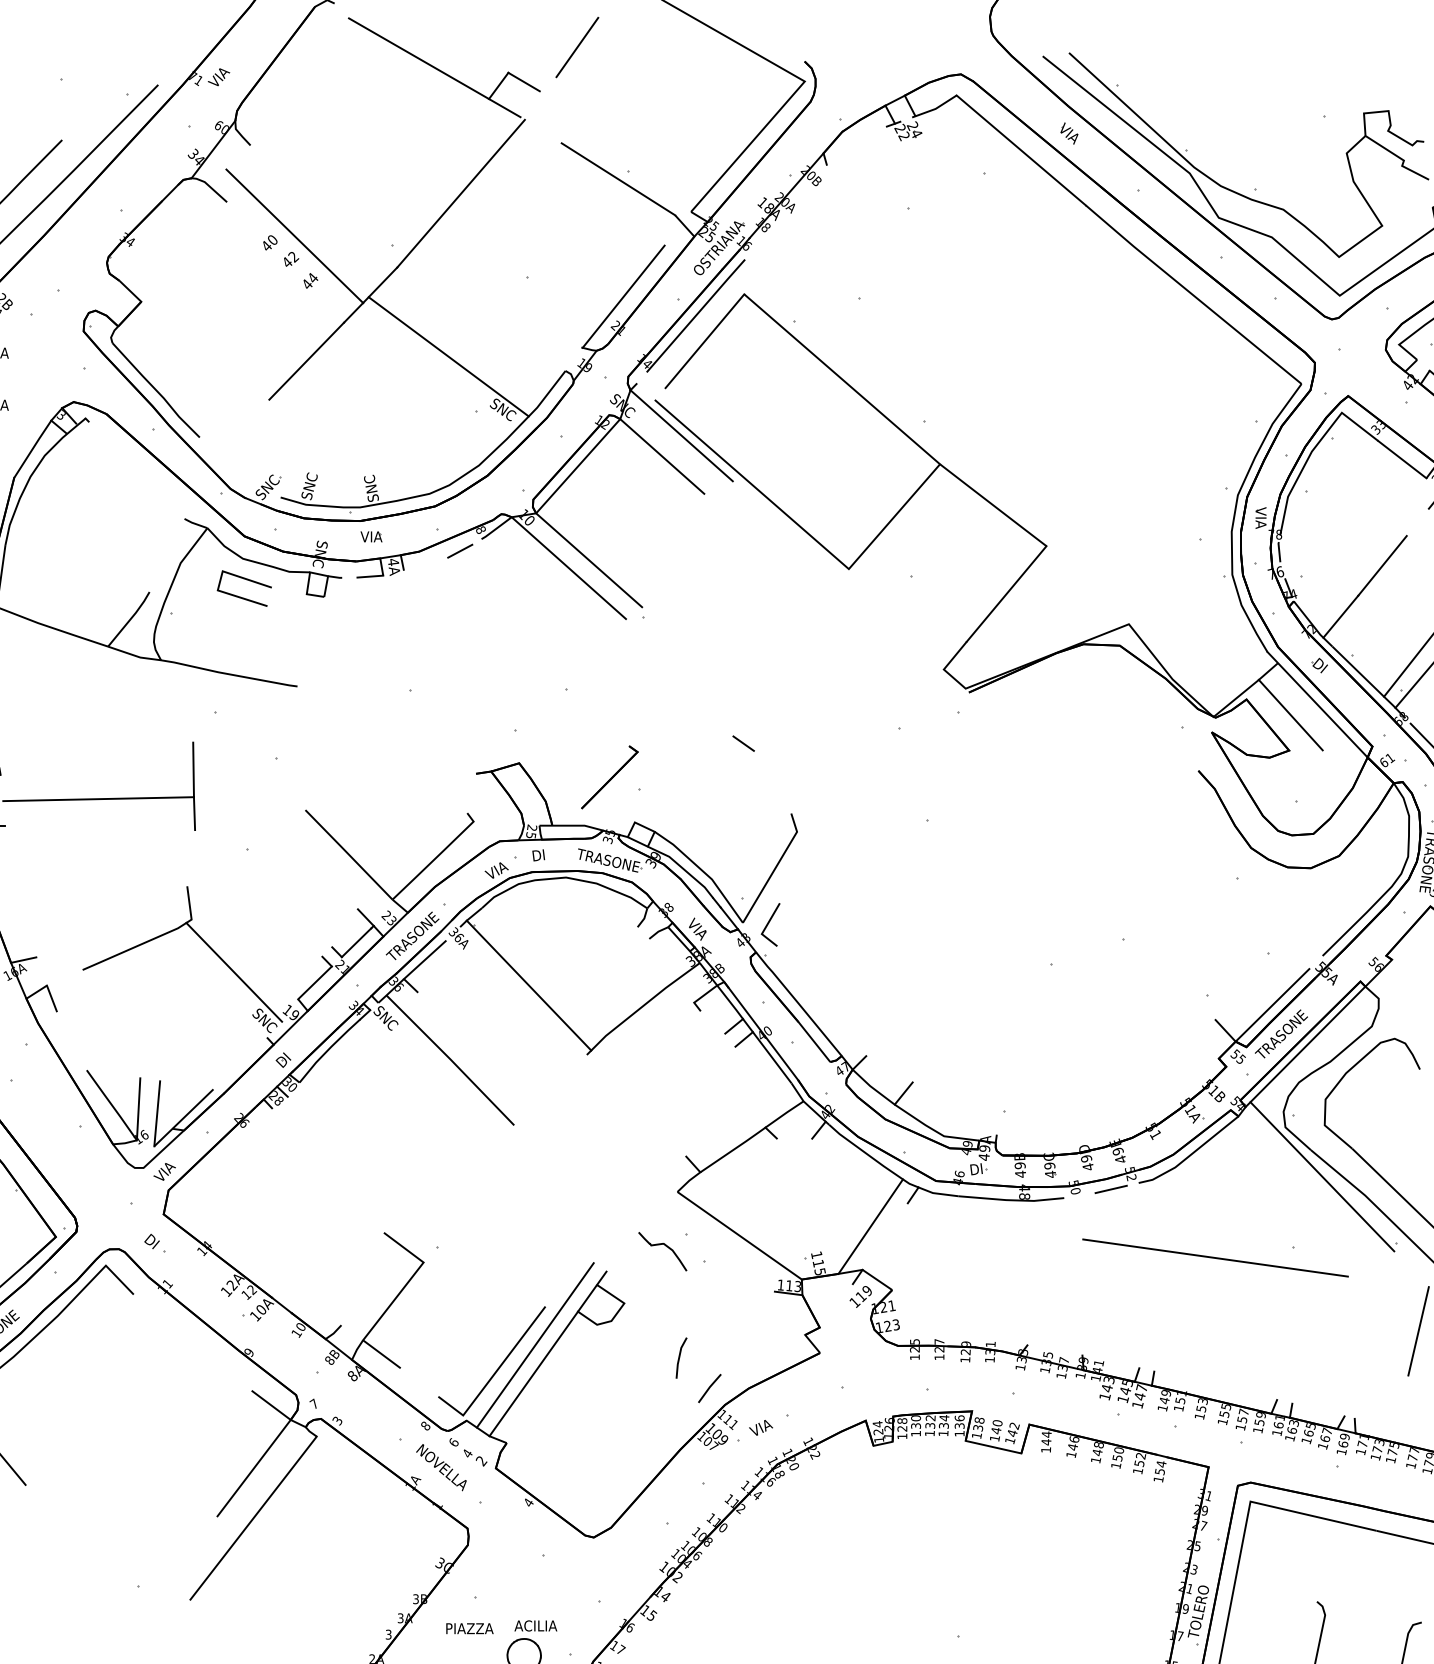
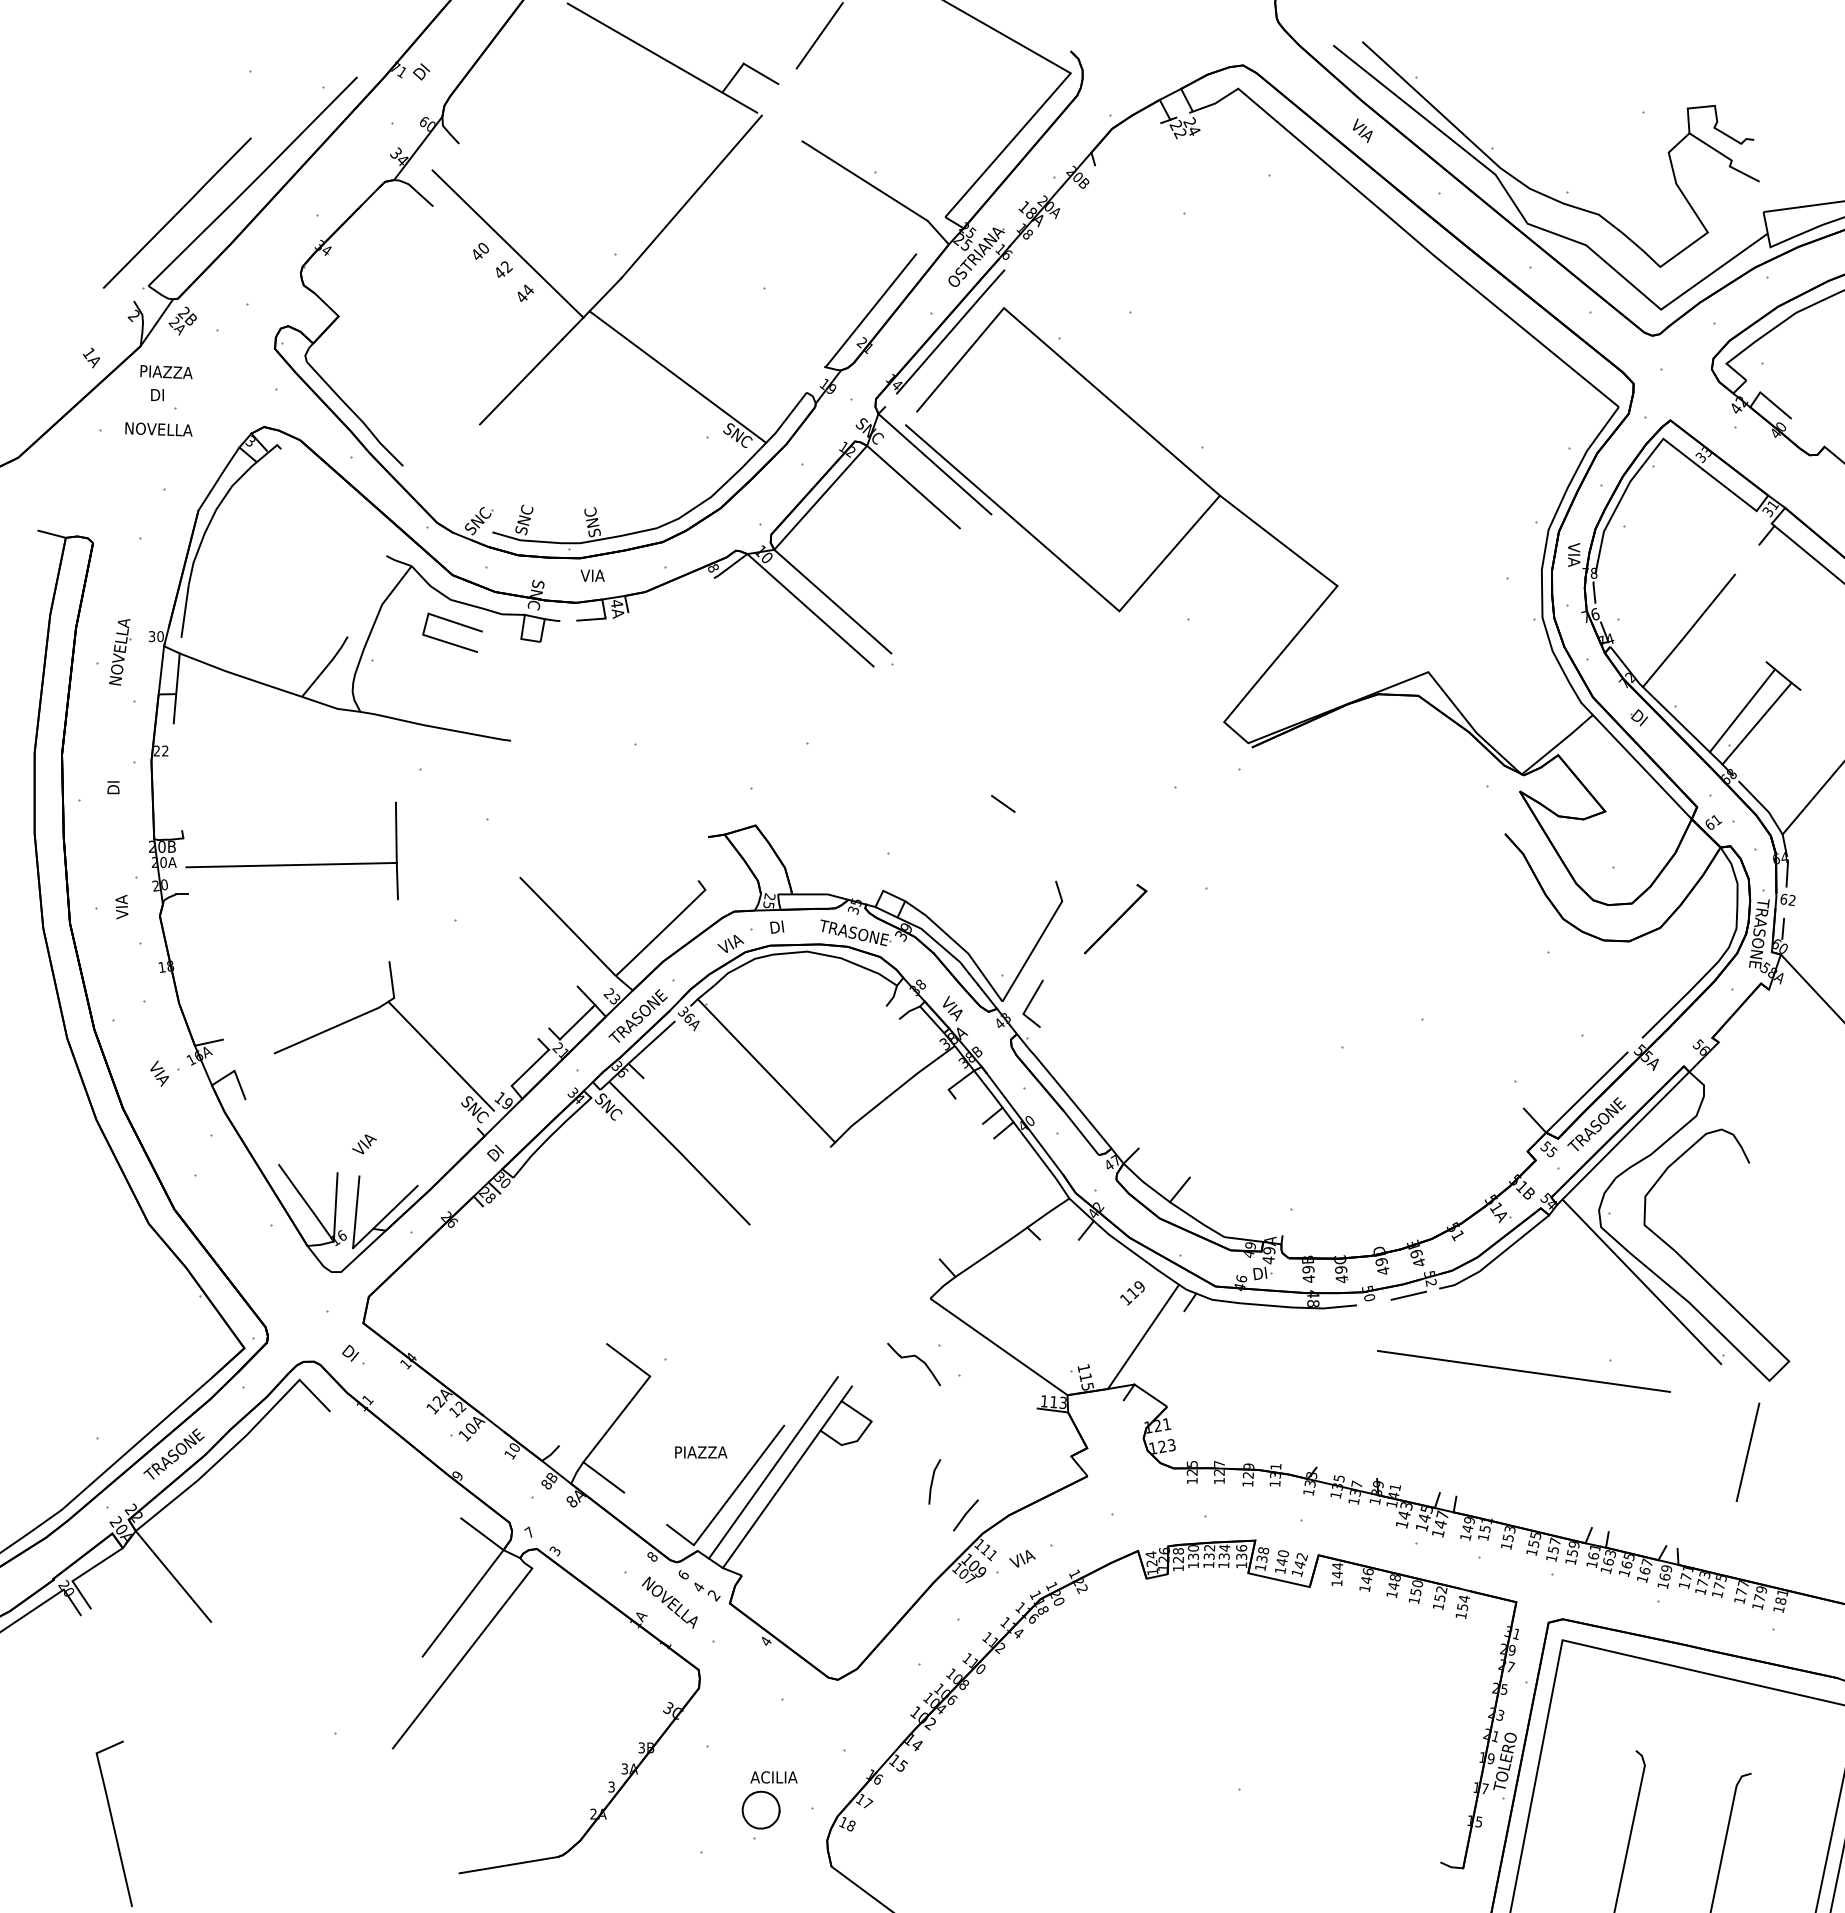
text: (219, 78) -> (424, 69), VIA -> DI
line: (460, 551) -> (690, 591), removed
line: (1290, 715) -> (1606, 772), removed
part: (609, 777) -> (1115, 919), moved
text: (164, 1171) -> (364, 1144), moved
text: (860, 1297) -> (1132, 1293), moved
text: (470, 1628) -> (701, 1452), moved

